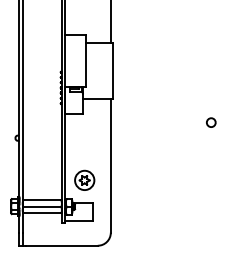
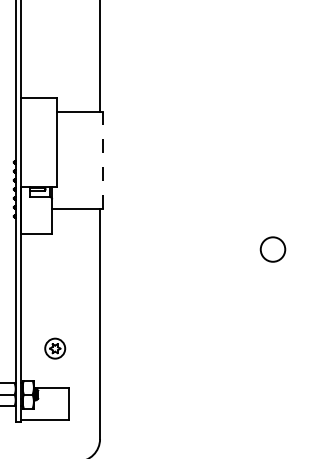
line: (112, 70) -> (102, 159), solid -> dashed
circle: (211, 122) -> (273, 249), size x1.6
part: (84, 179) -> (54, 347), size x0.6

